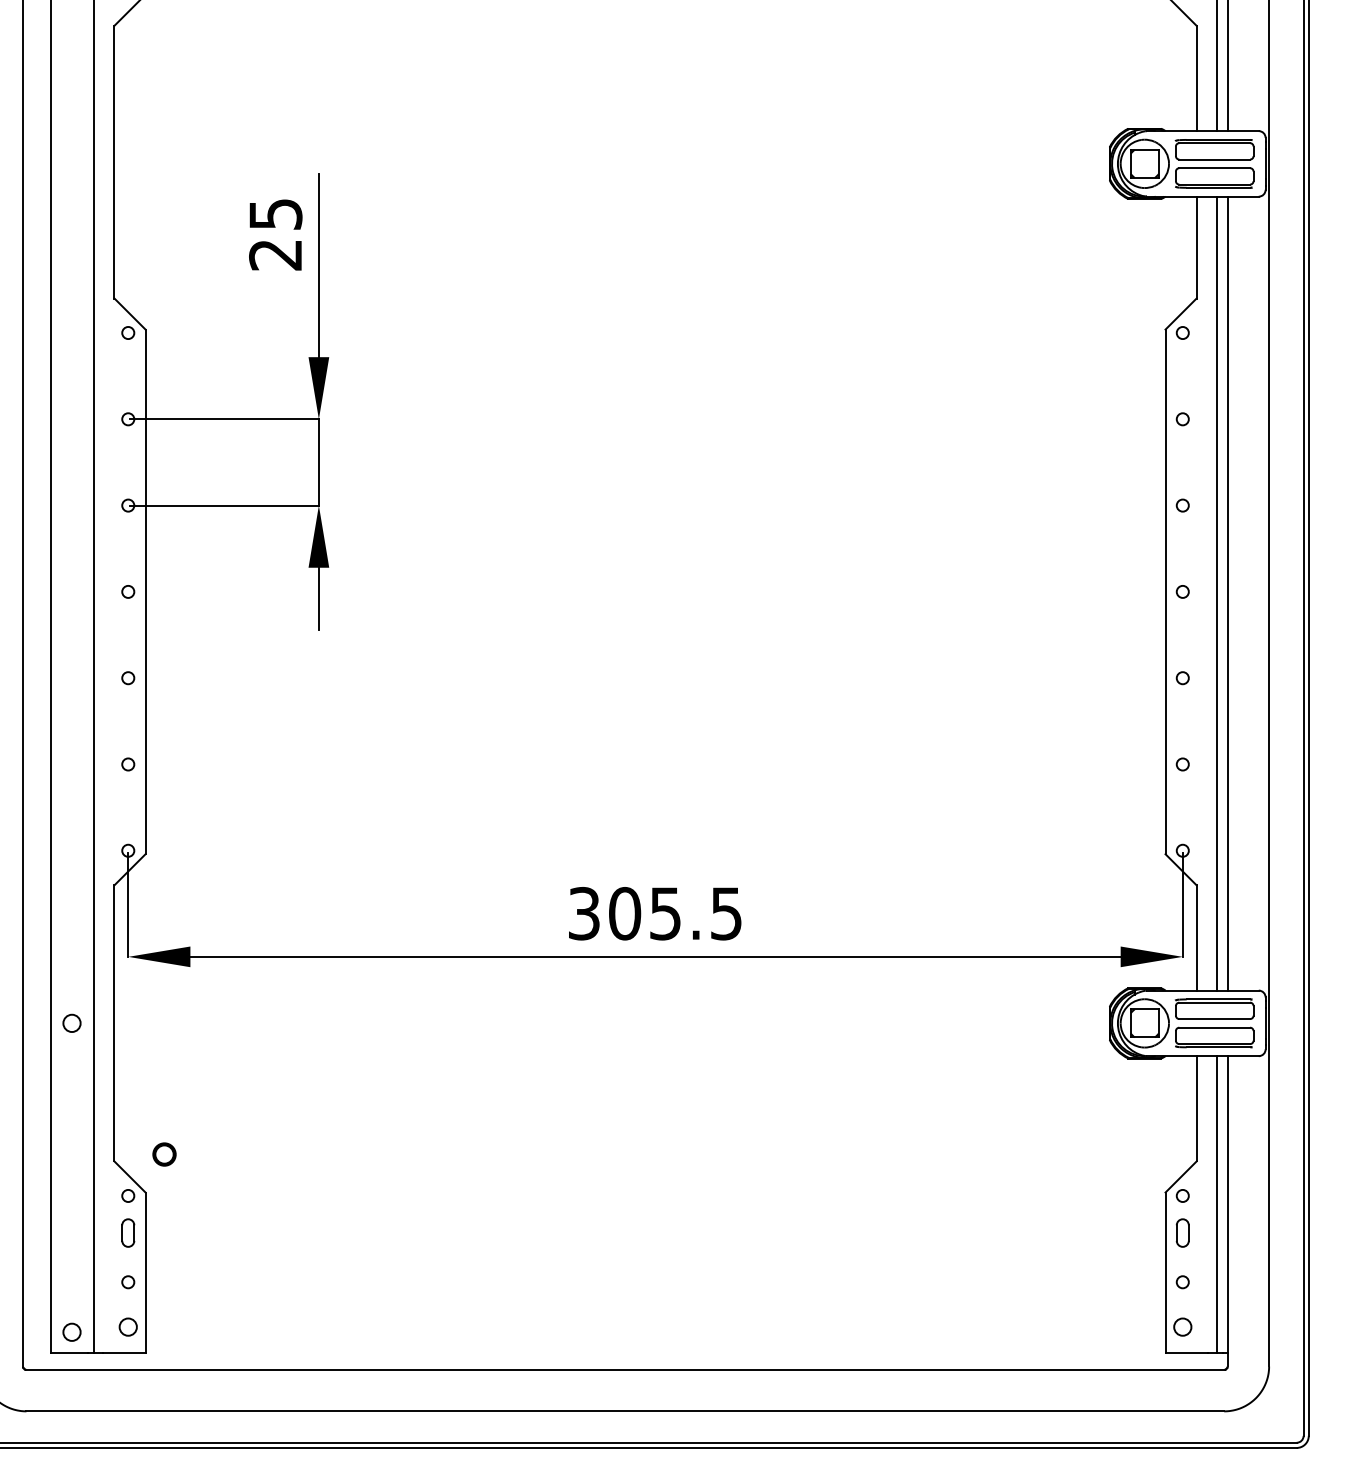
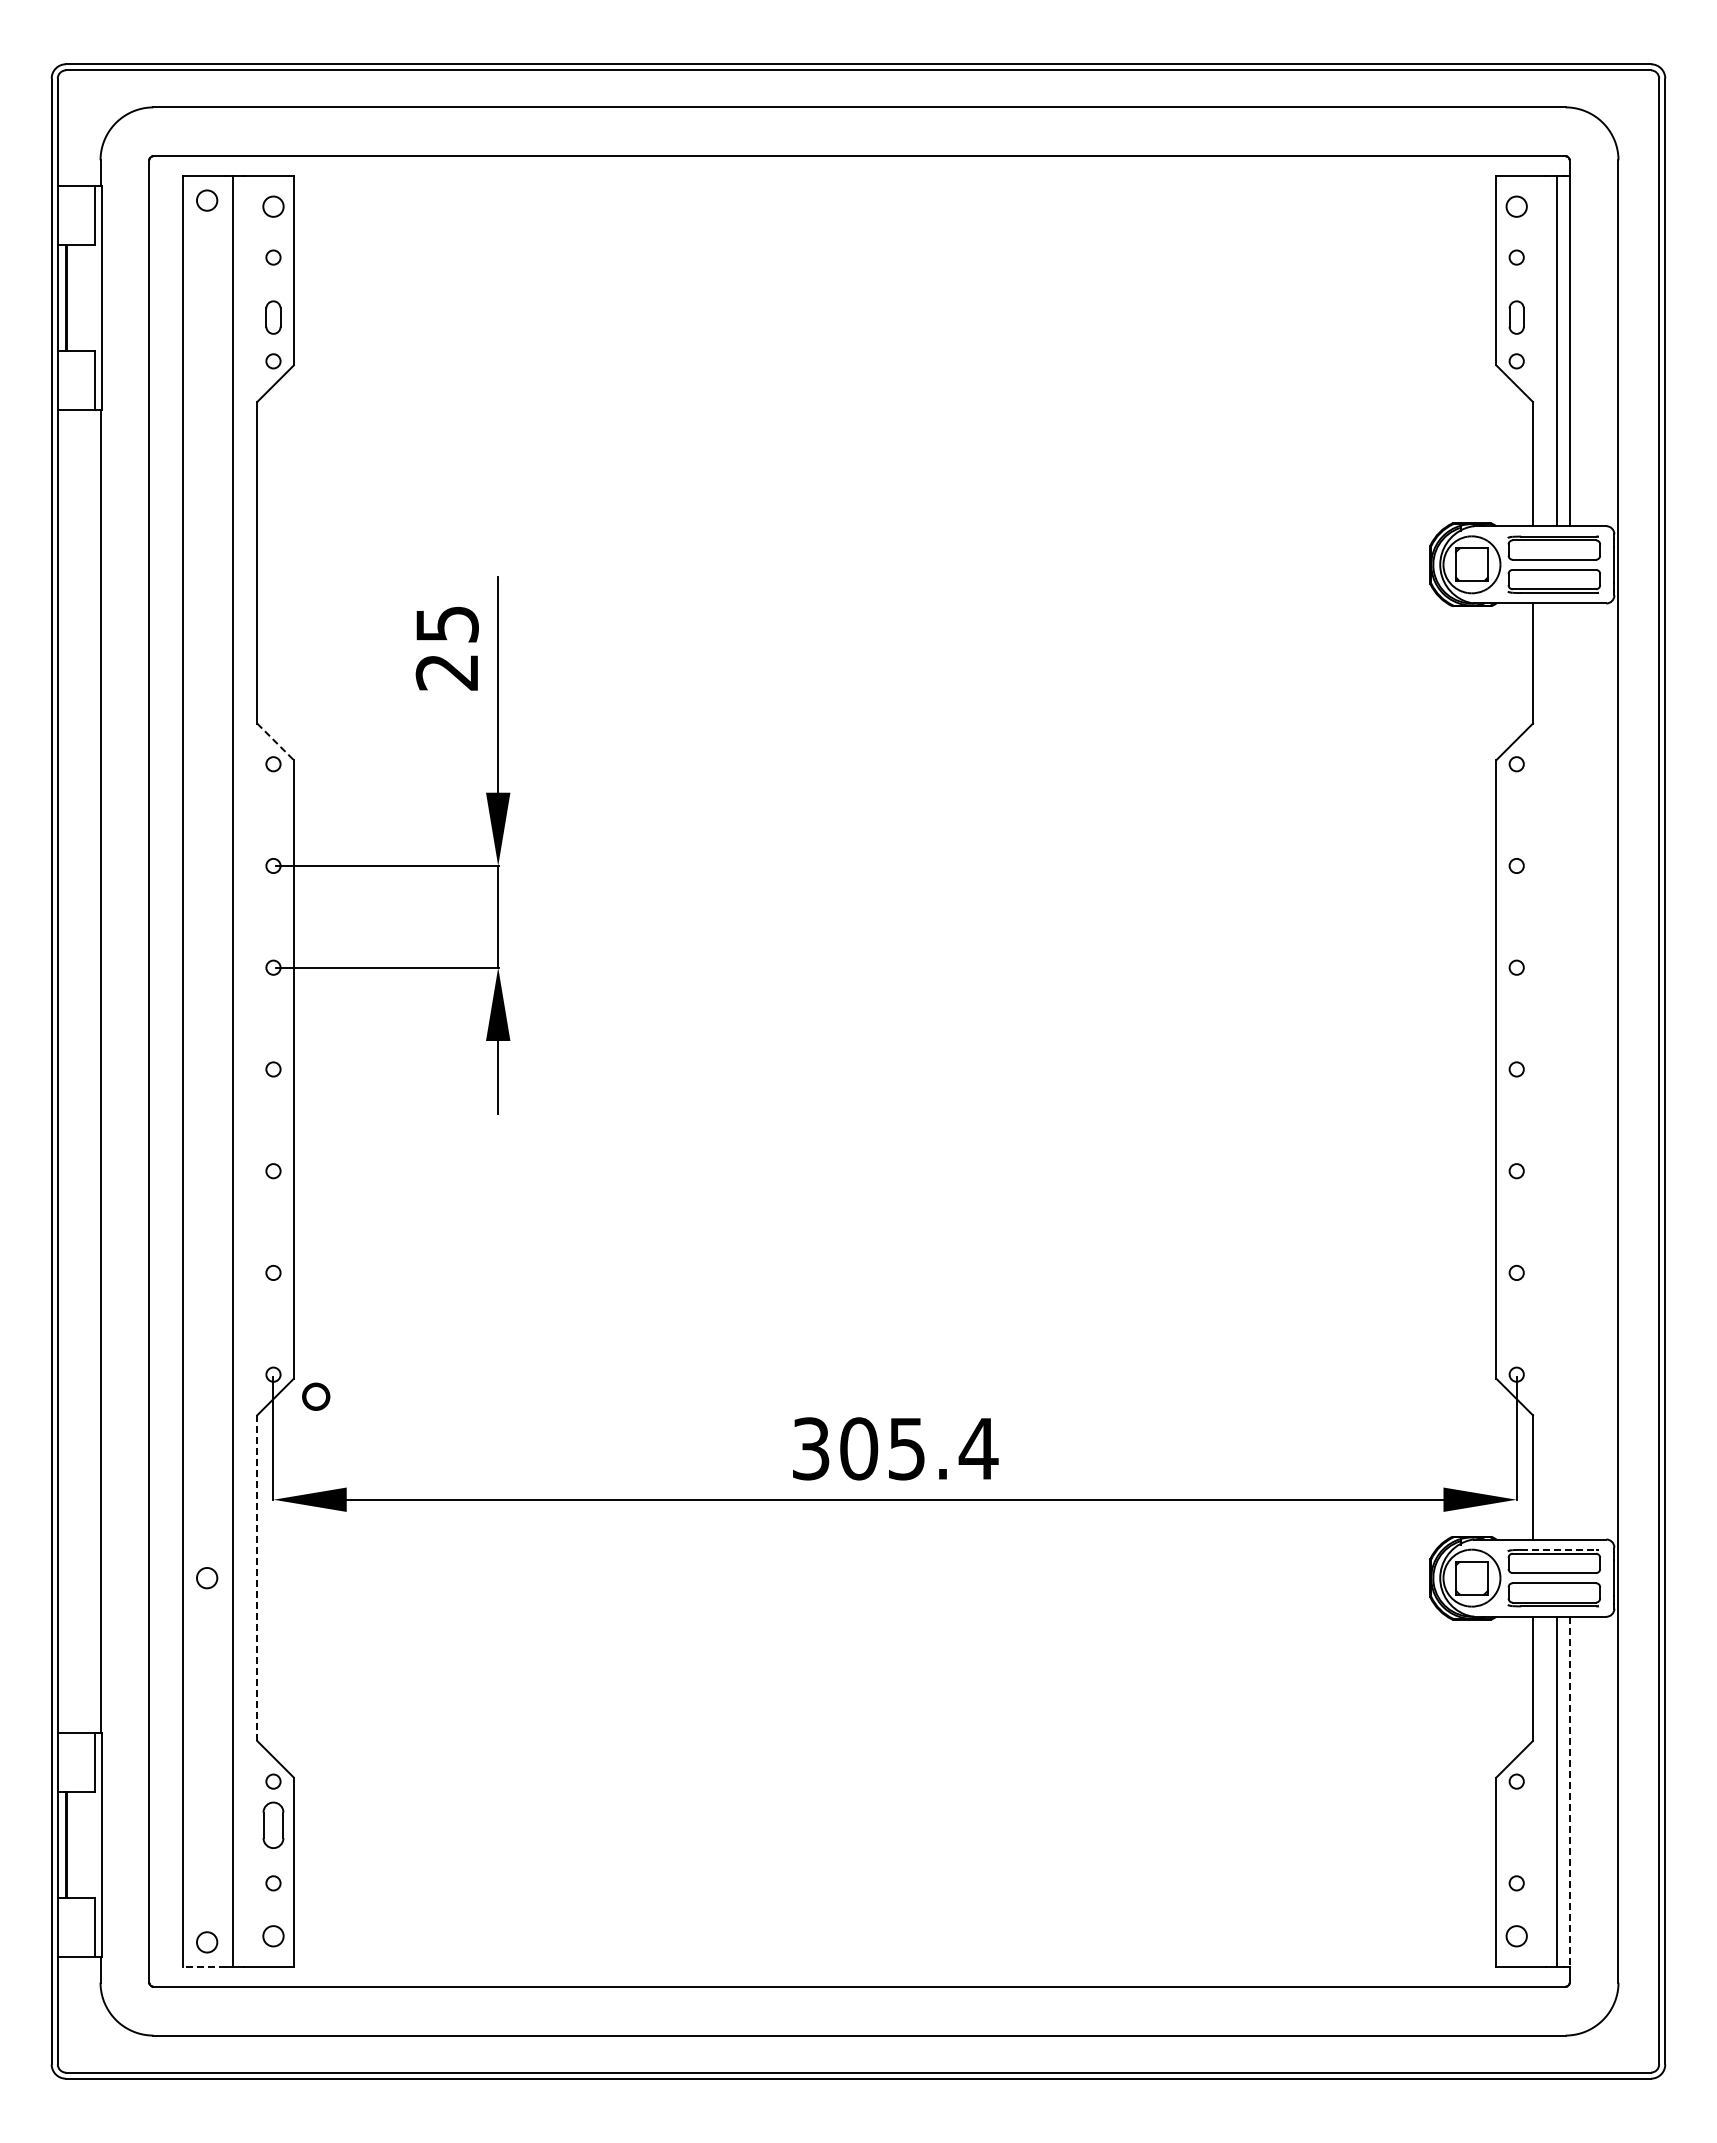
line: (129, 313) -> (275, 741), solid -> dashed
line: (1217, 593) -> (1557, 1071), removed
line: (1228, 593) -> (1570, 1071), removed
text: (726, 914) -> (978, 1449), 305.5 -> 305.4
line: (1219, 999) -> (1559, 1549), solid -> dashed
line: (114, 1023) -> (257, 1578), solid -> dashed
part: (164, 1154) -> (316, 1396), moved
line: (1228, 1204) -> (1570, 1791), solid -> dashed
part: (128, 1233) -> (273, 1825), size x1.4
part: (1182, 1233) -> (1516, 1825), removed
line: (69, 1352) -> (204, 1966), solid -> dashed

